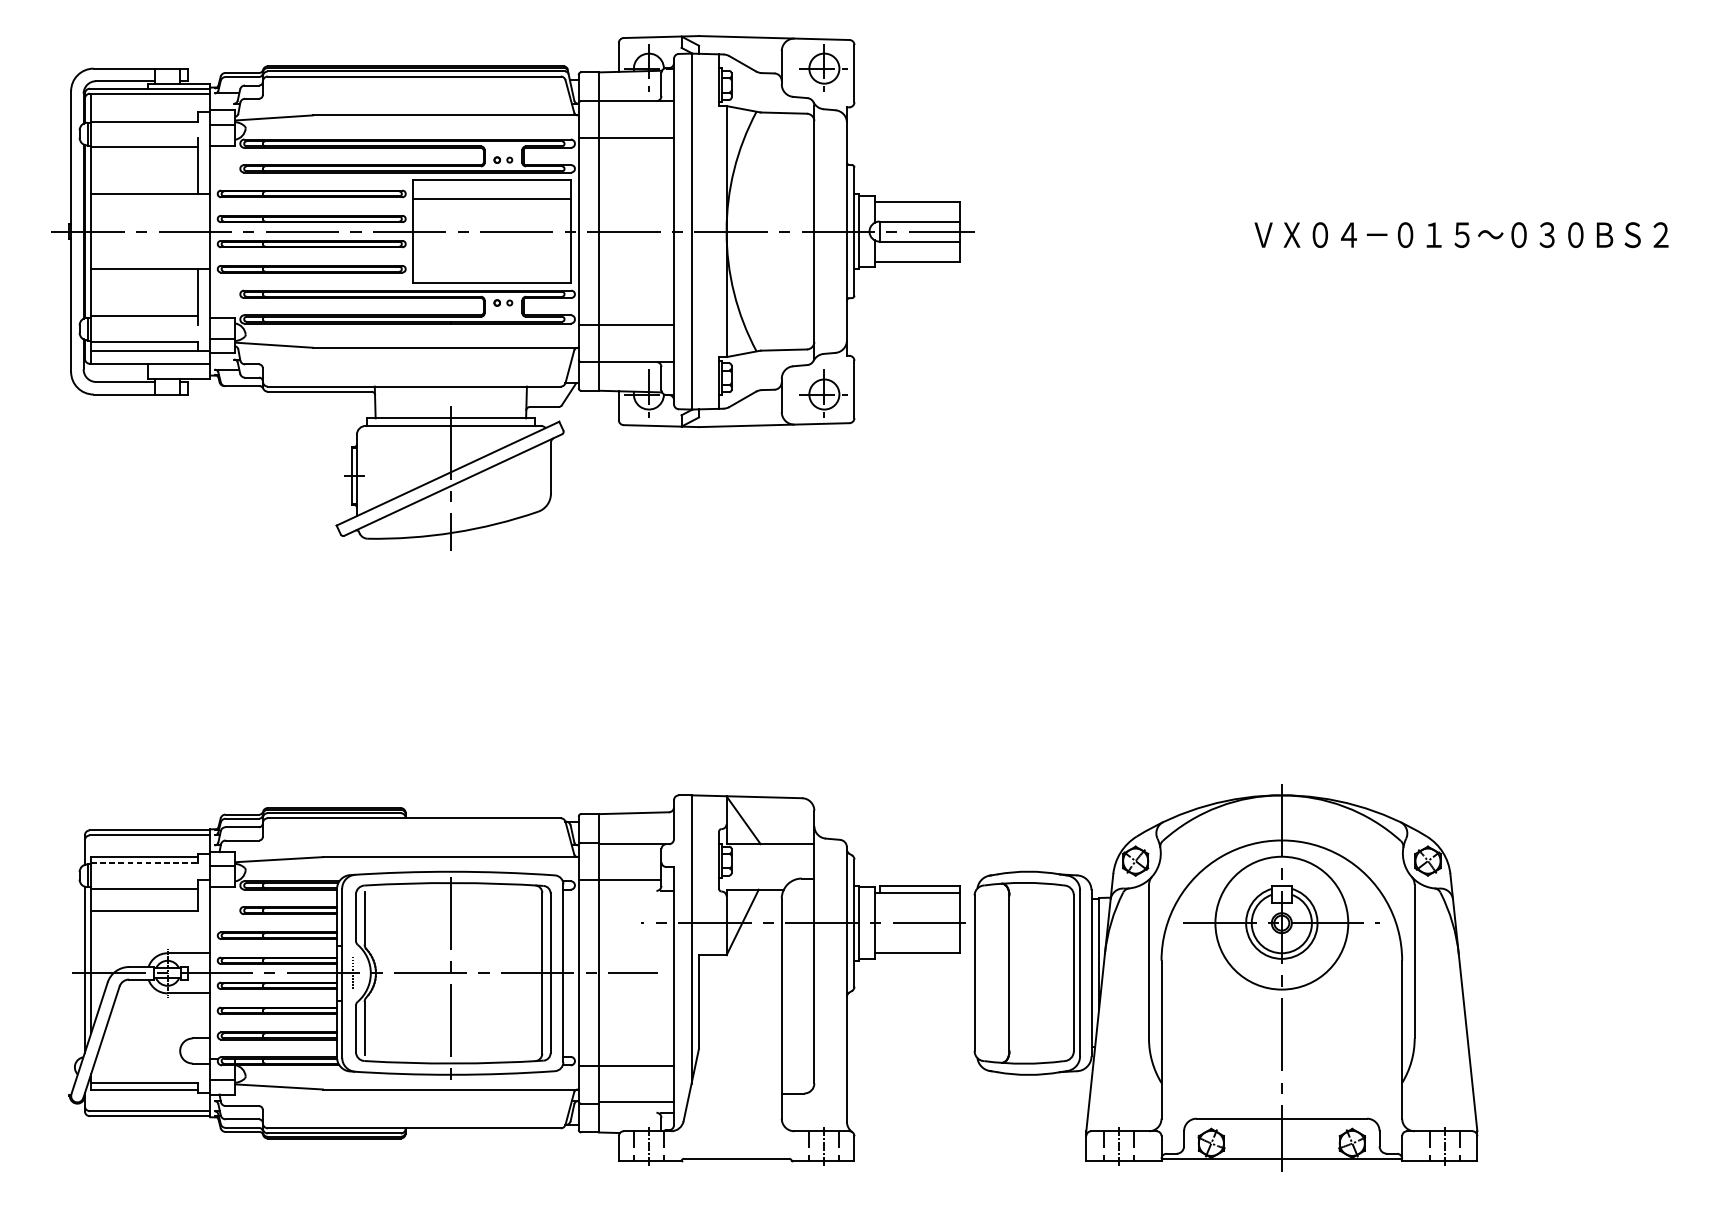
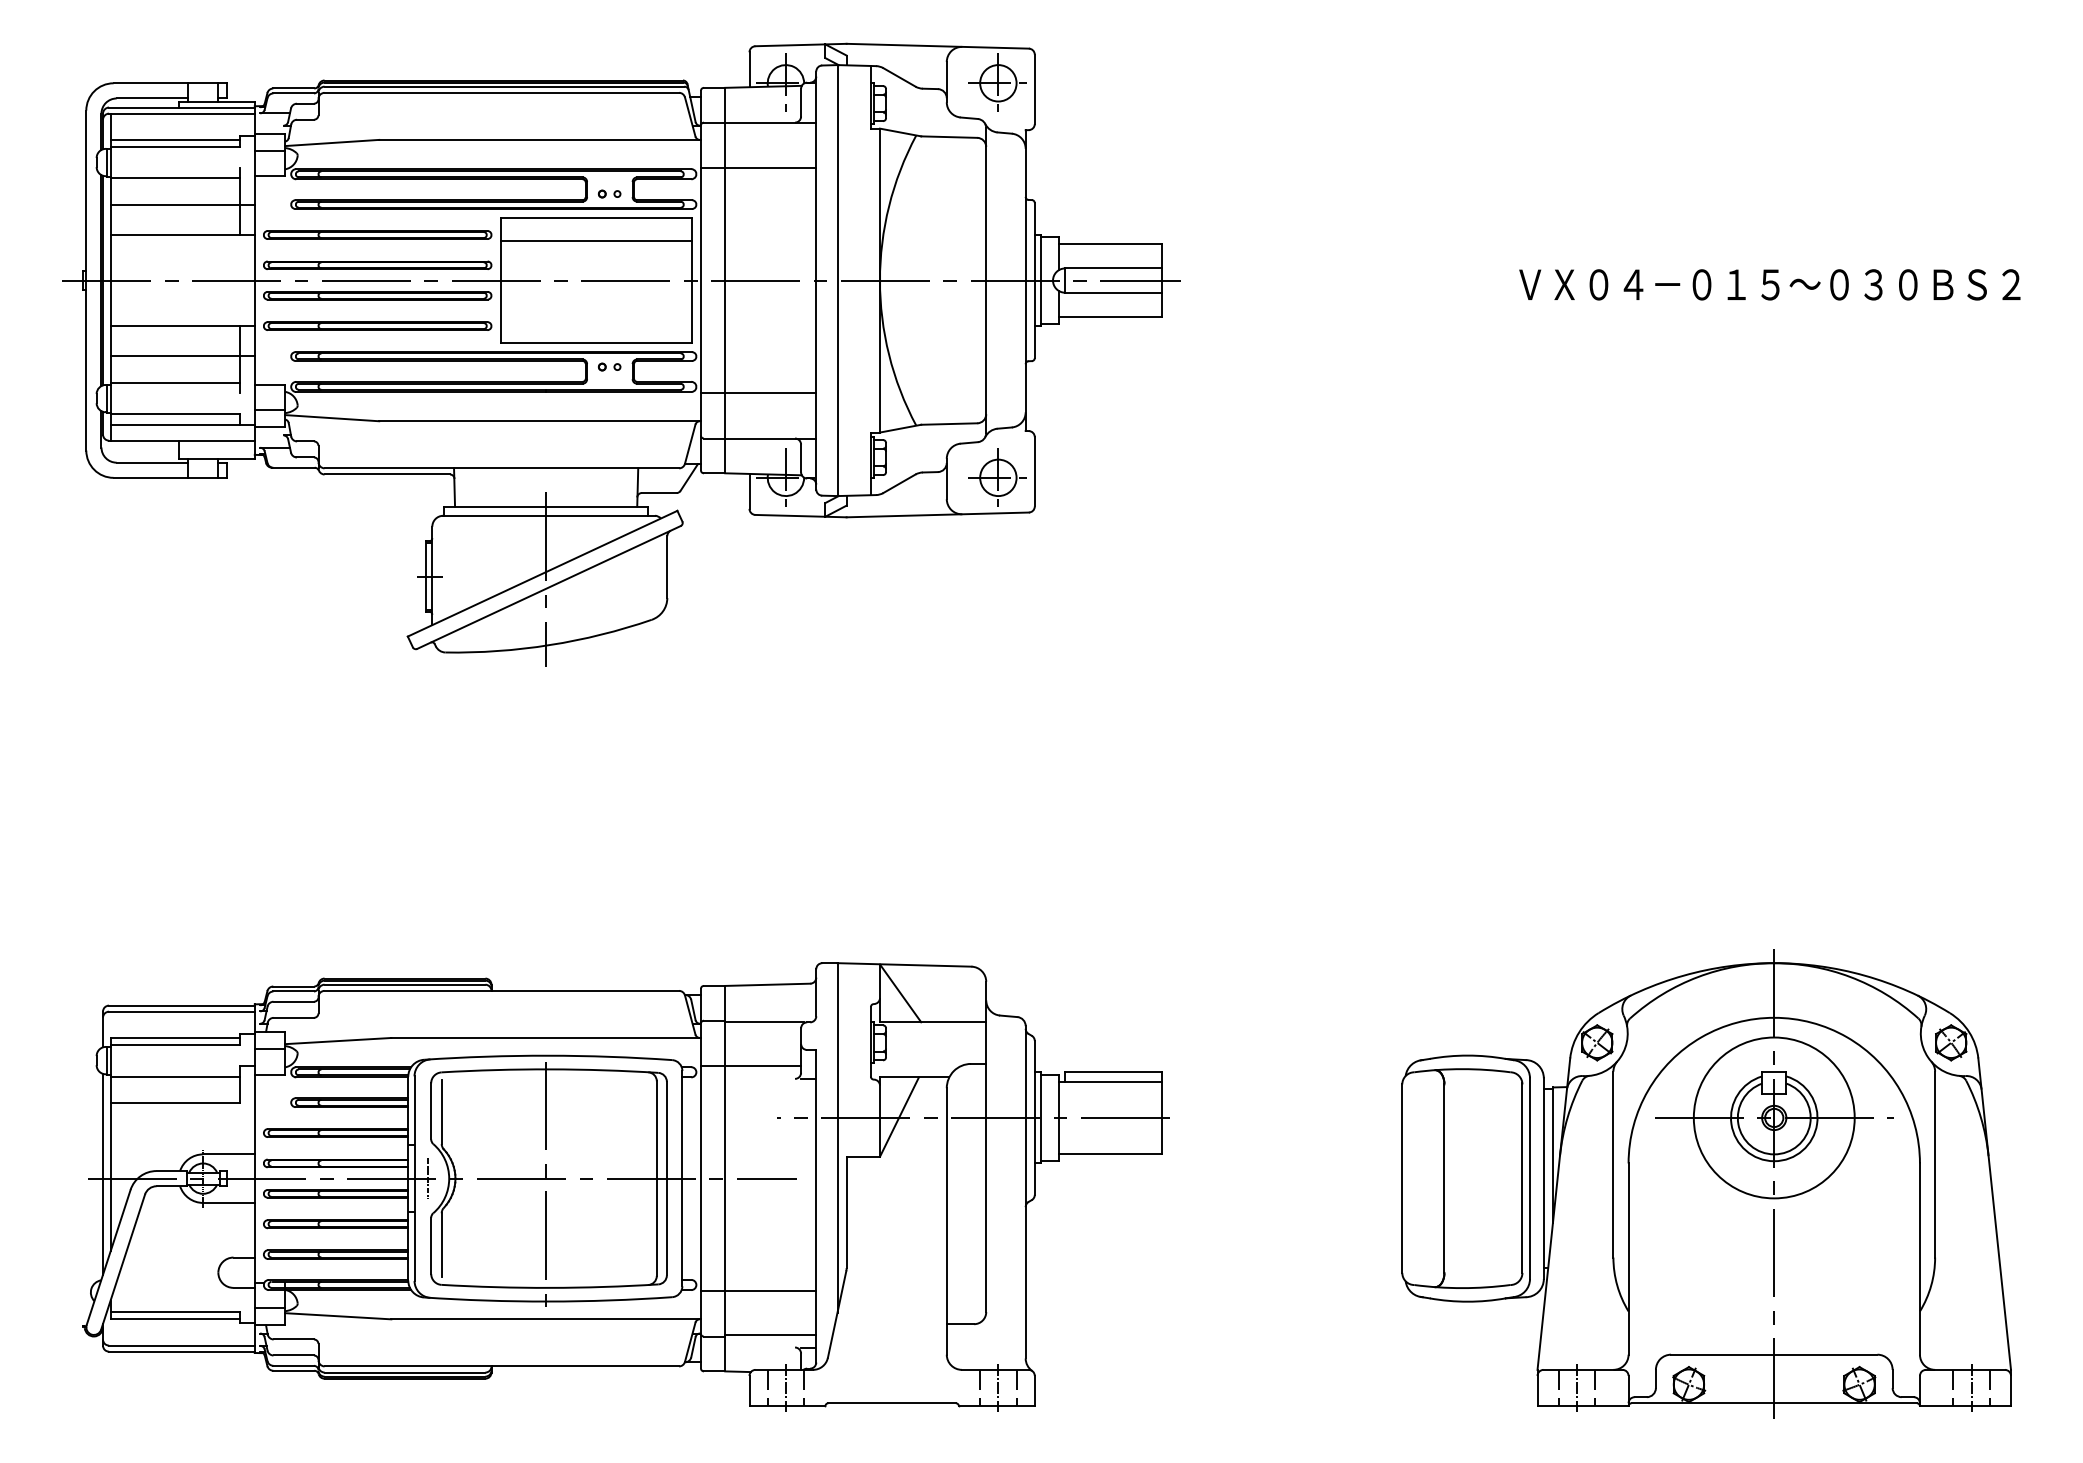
line: (143, 115) -> (174, 139), added
line: (150, 168) -> (182, 204), added
line: (150, 294) -> (182, 356), added
line: (144, 863) -> (175, 1045), dashed -> solid
part: (1225, 977) -> (1706, 1183), moved

